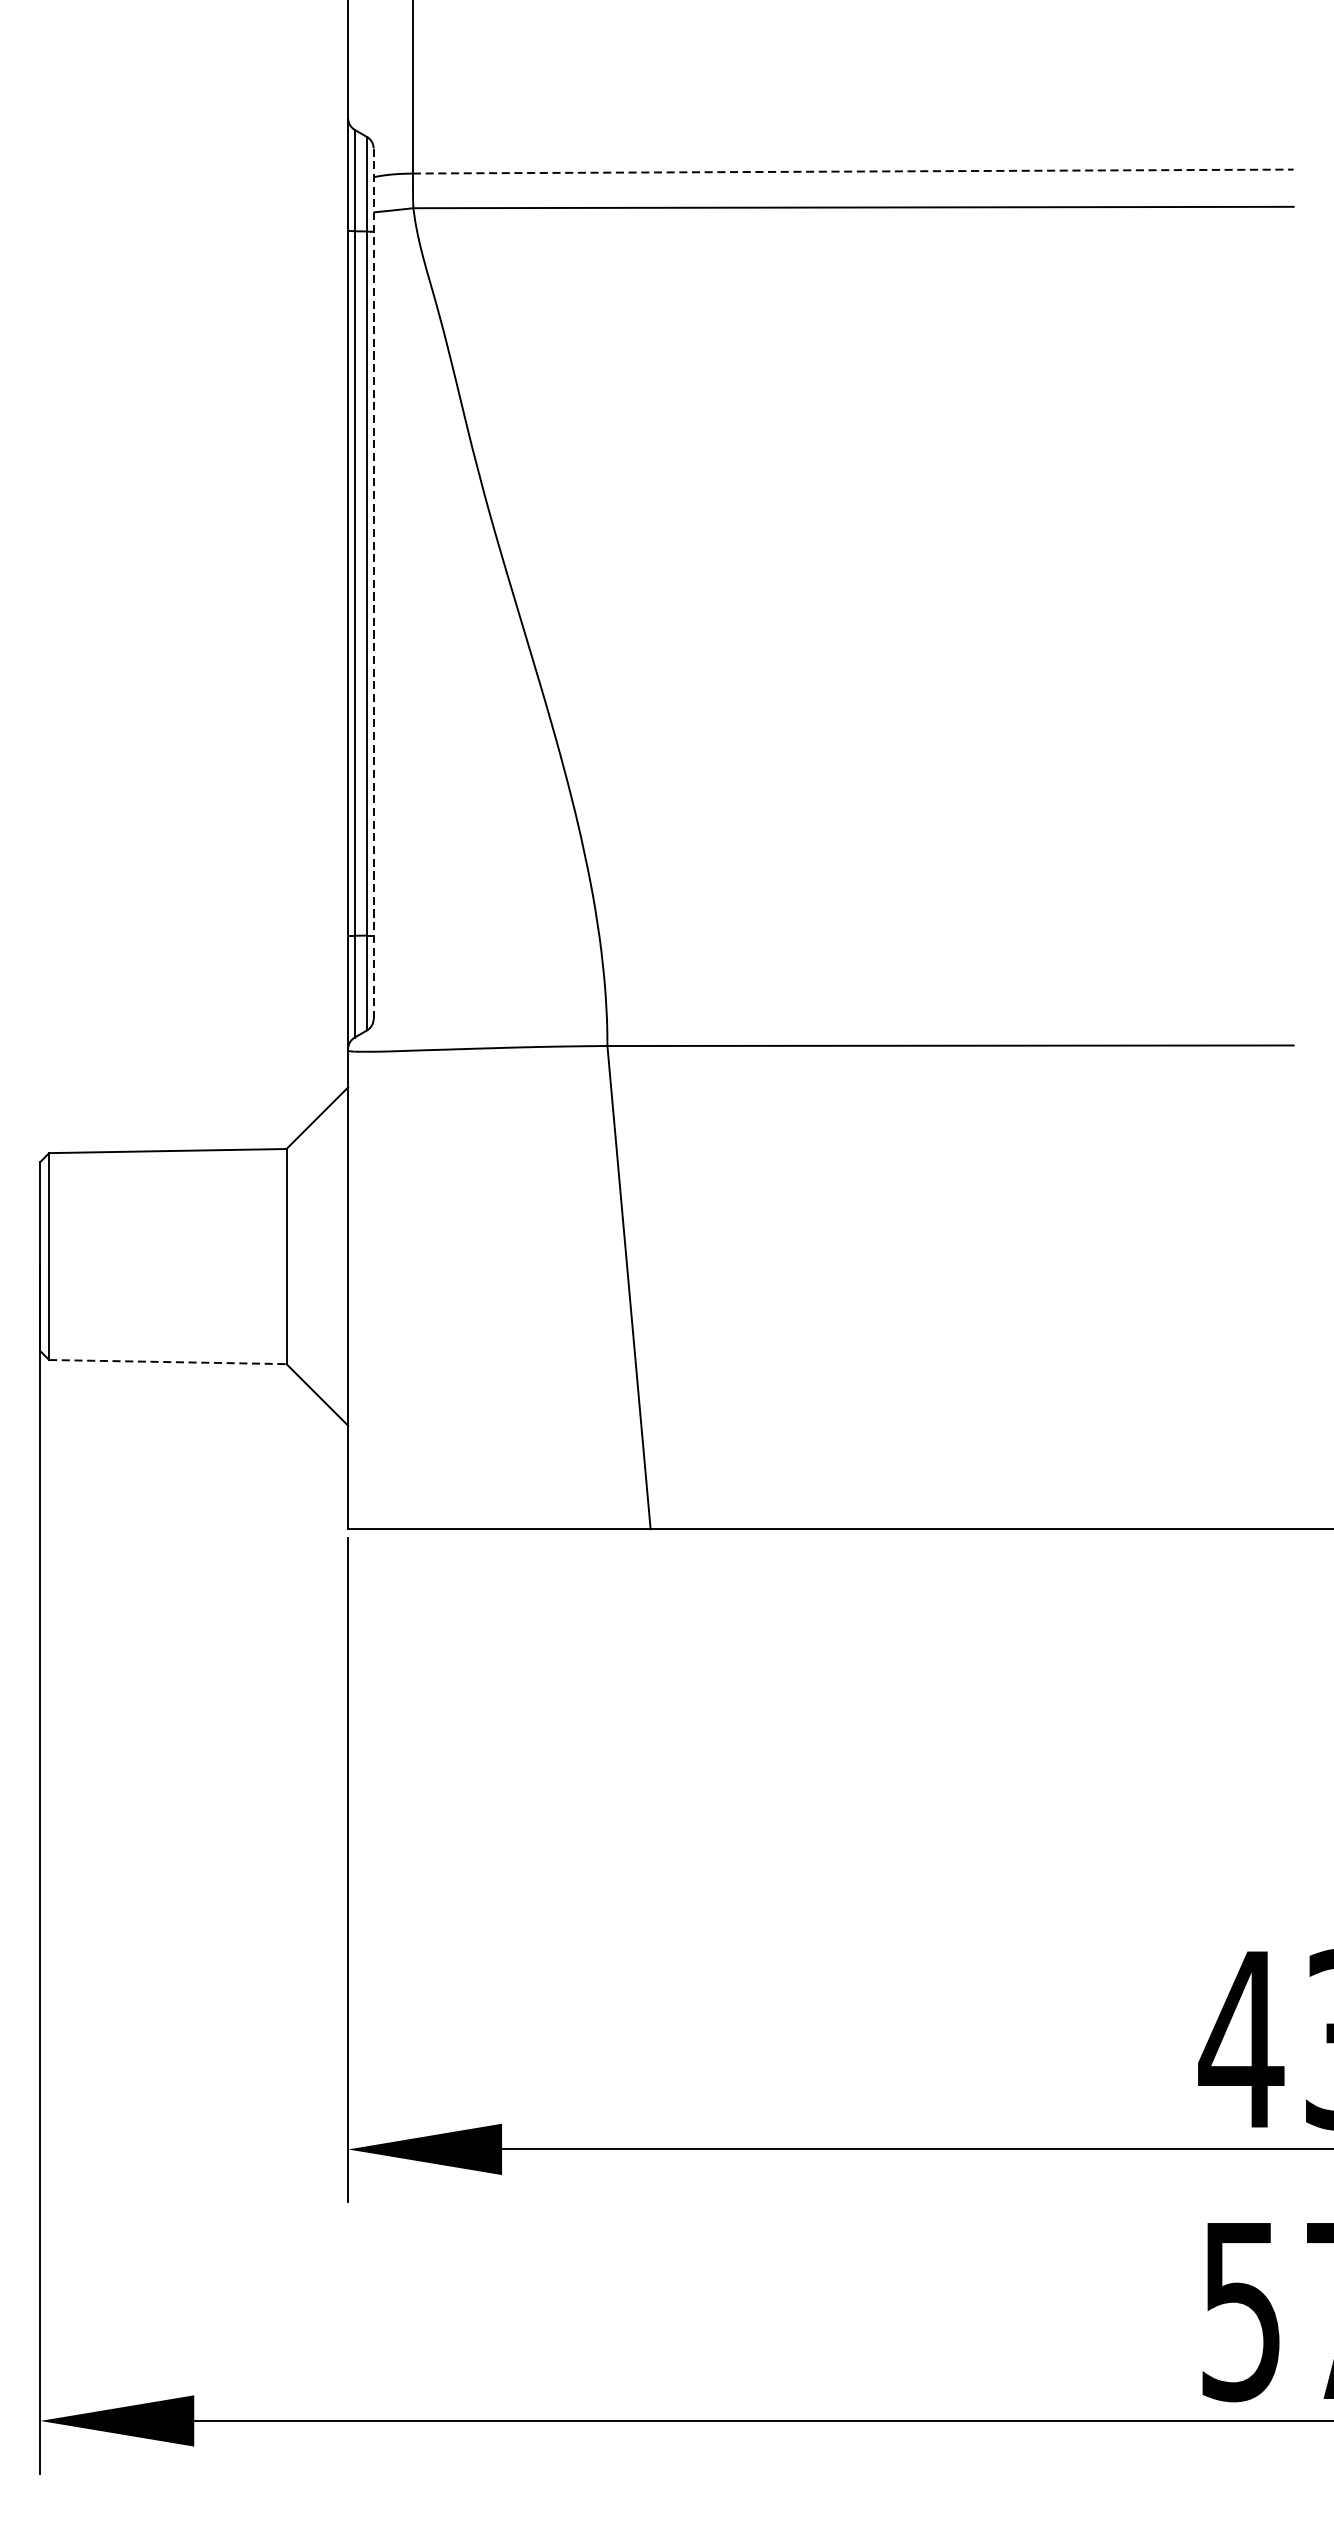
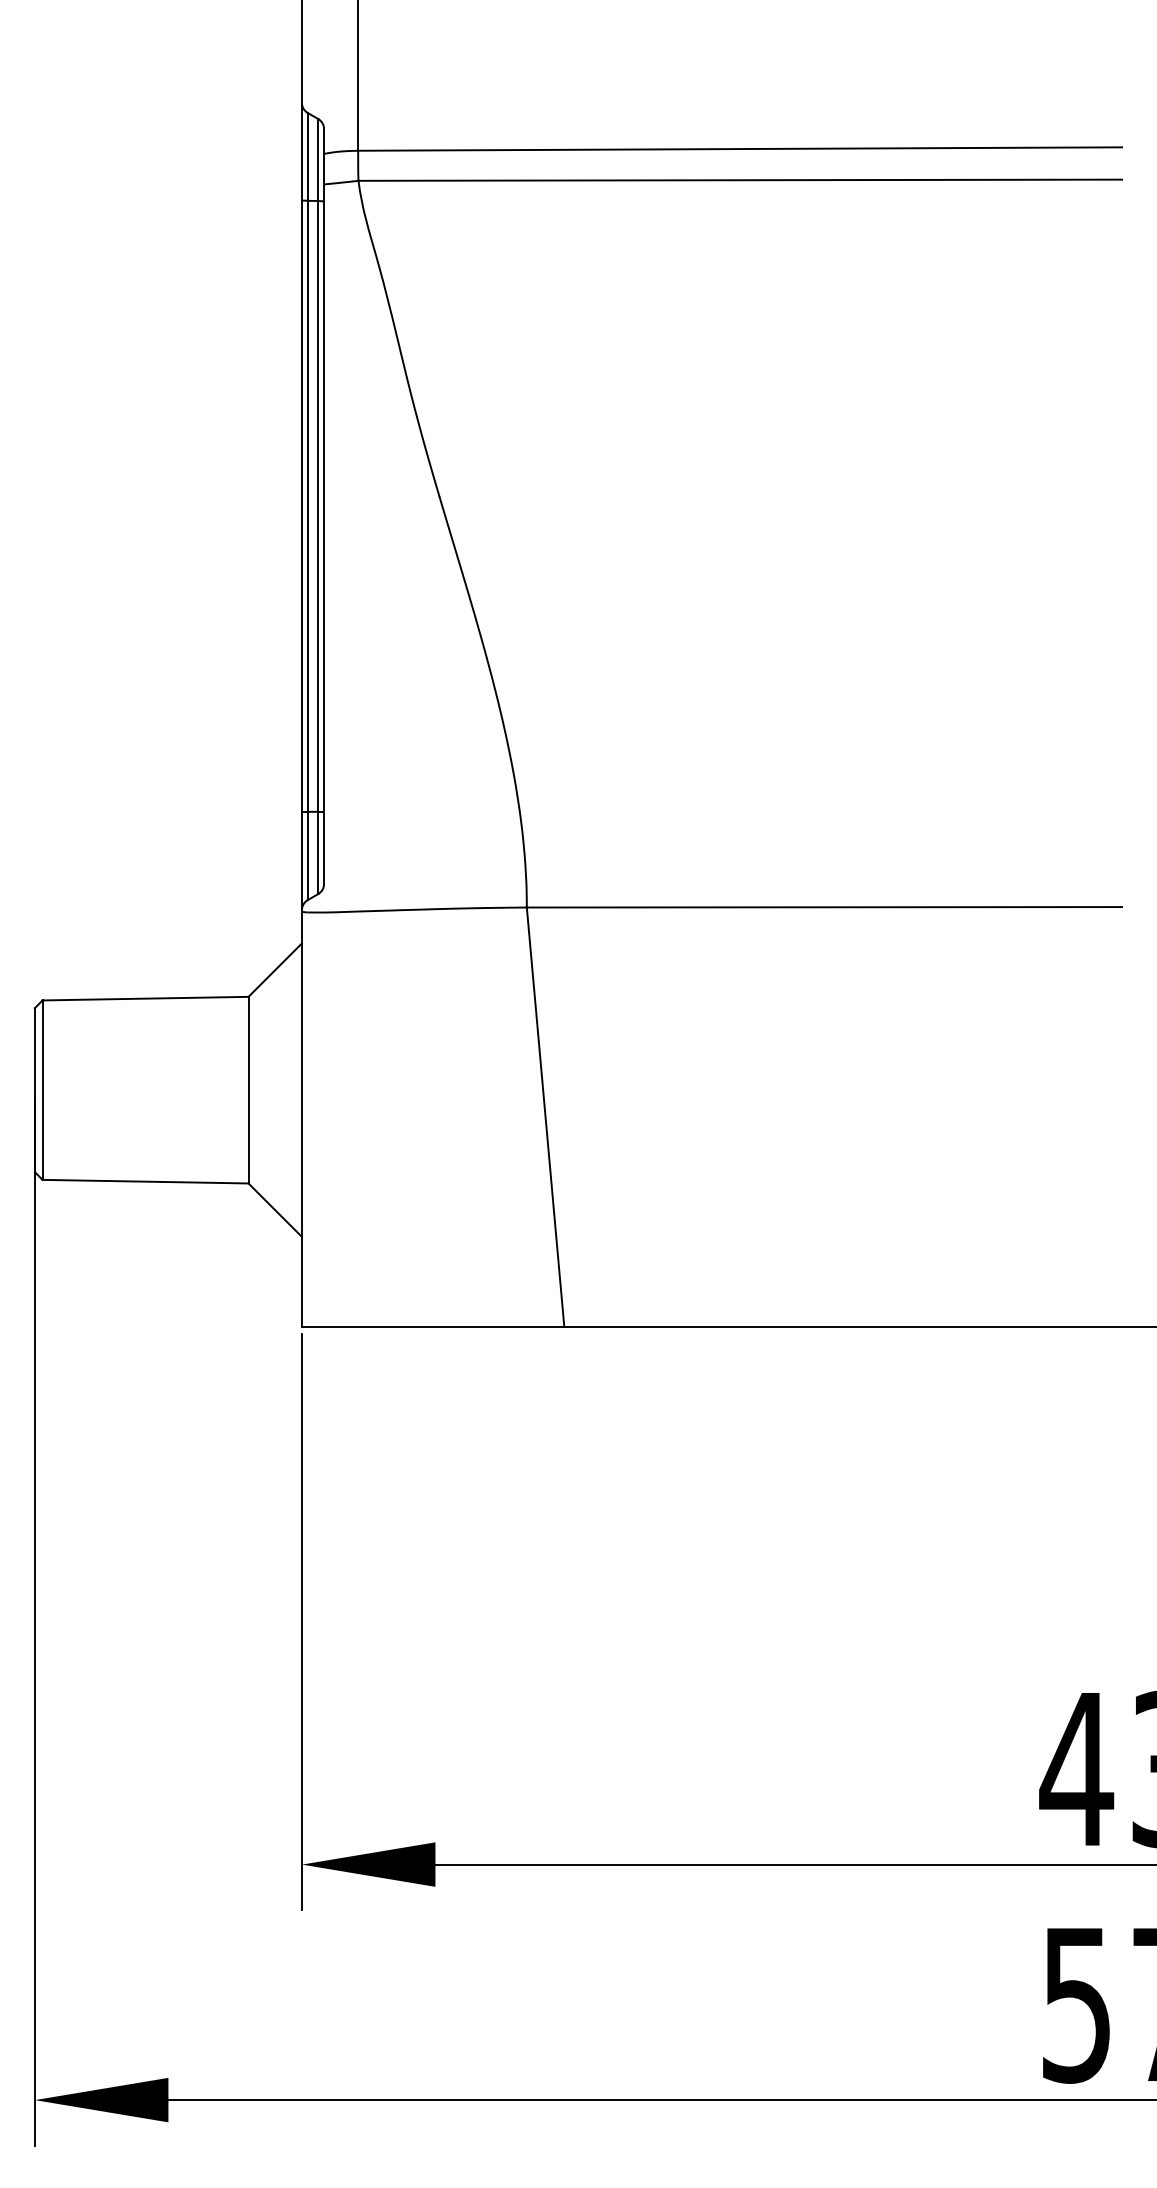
line: (853, 172) -> (740, 149), dashed -> solid
line: (374, 583) -> (324, 506), dashed -> solid
line: (168, 1361) -> (146, 1181), dashed -> solid

